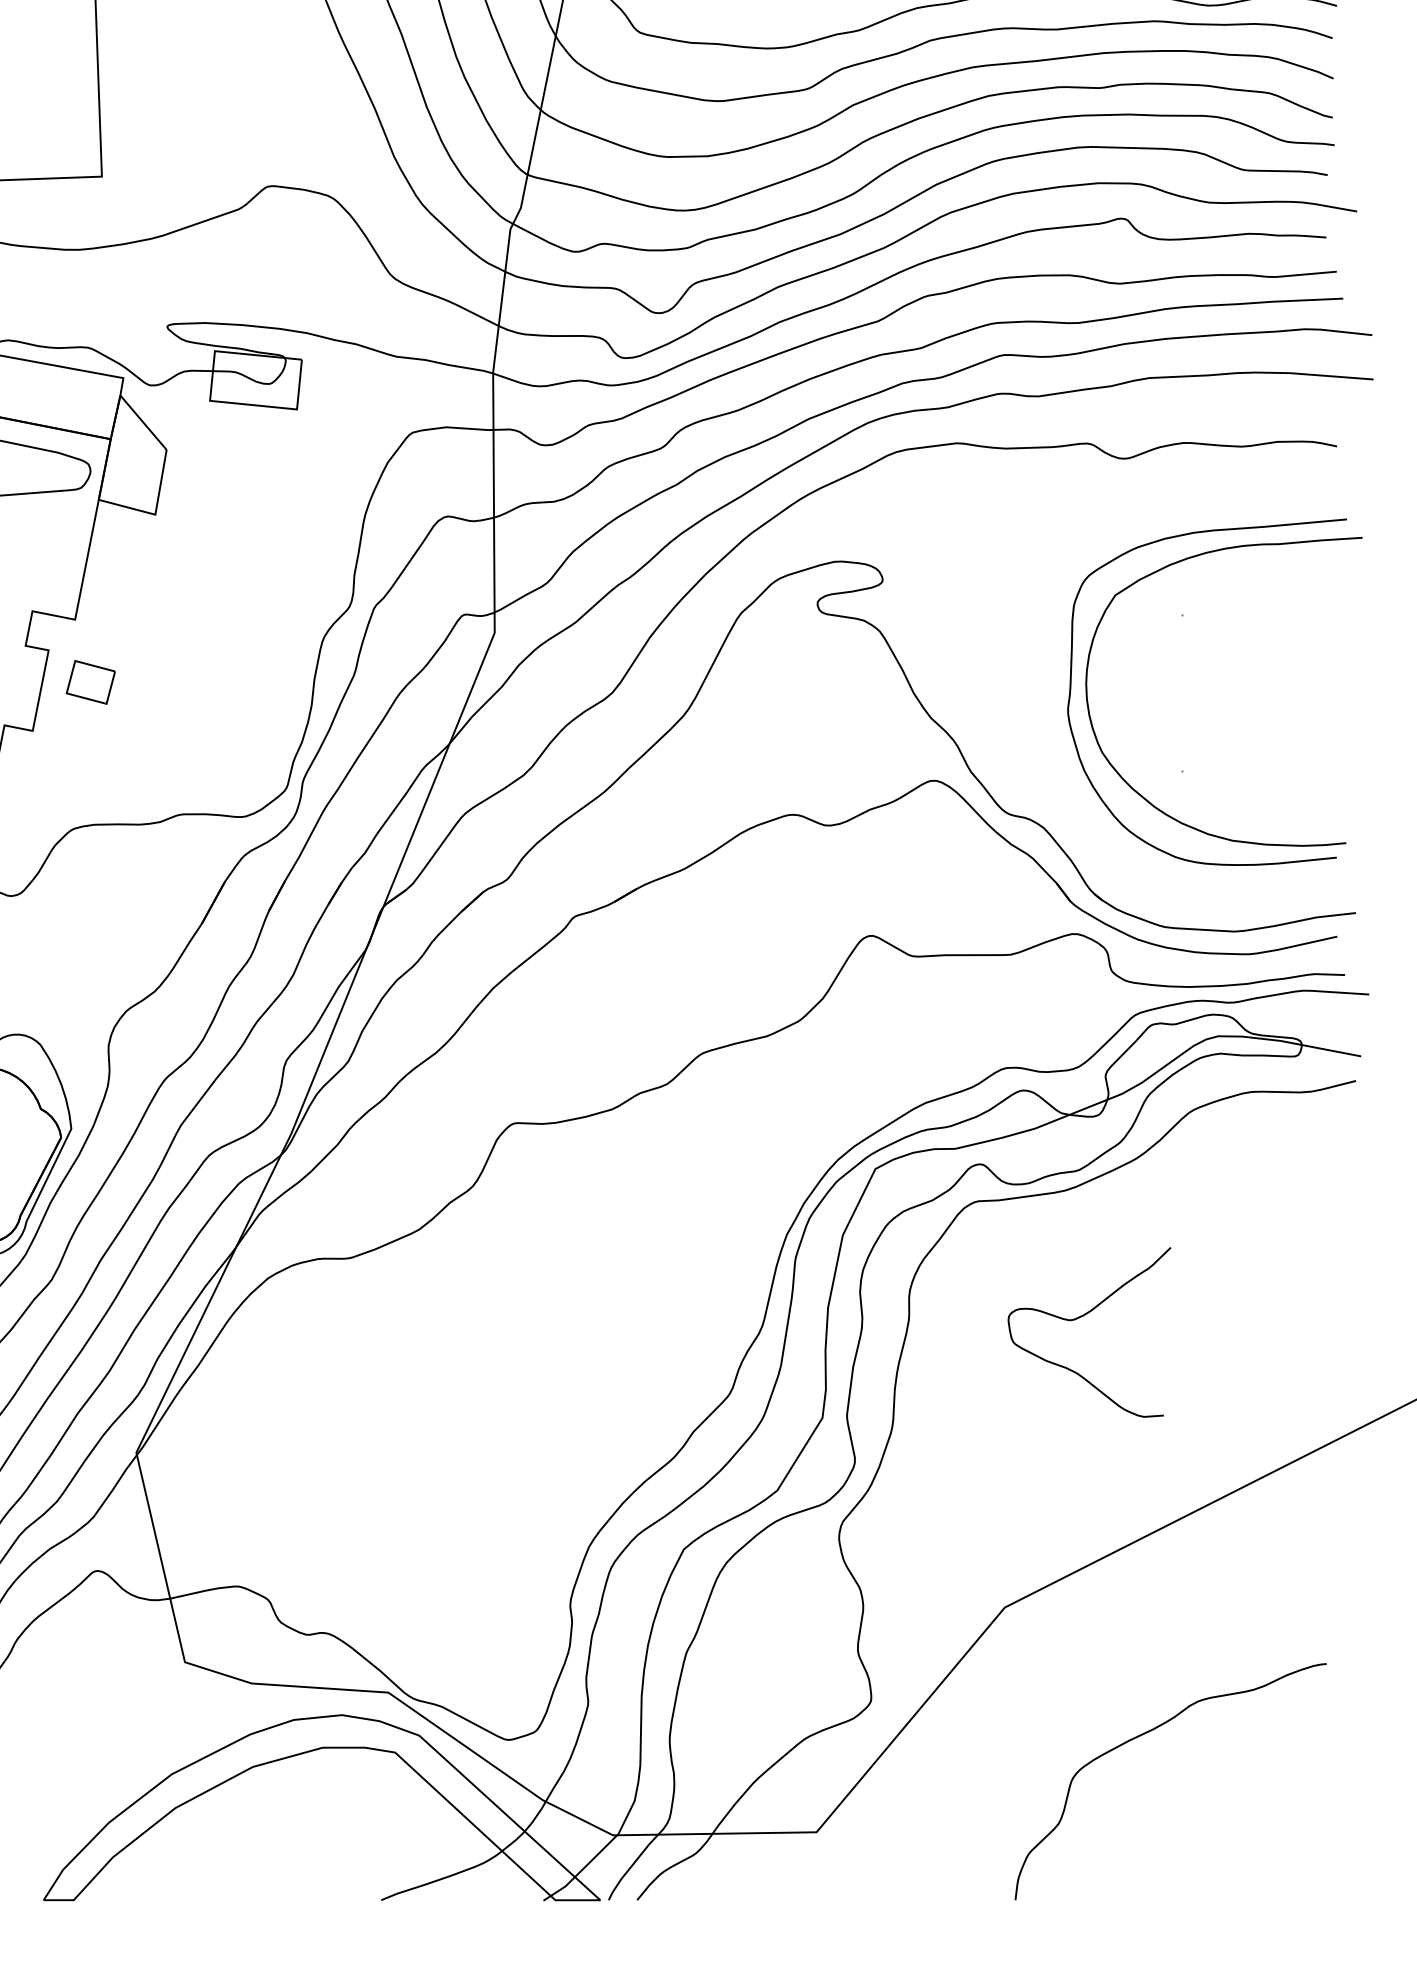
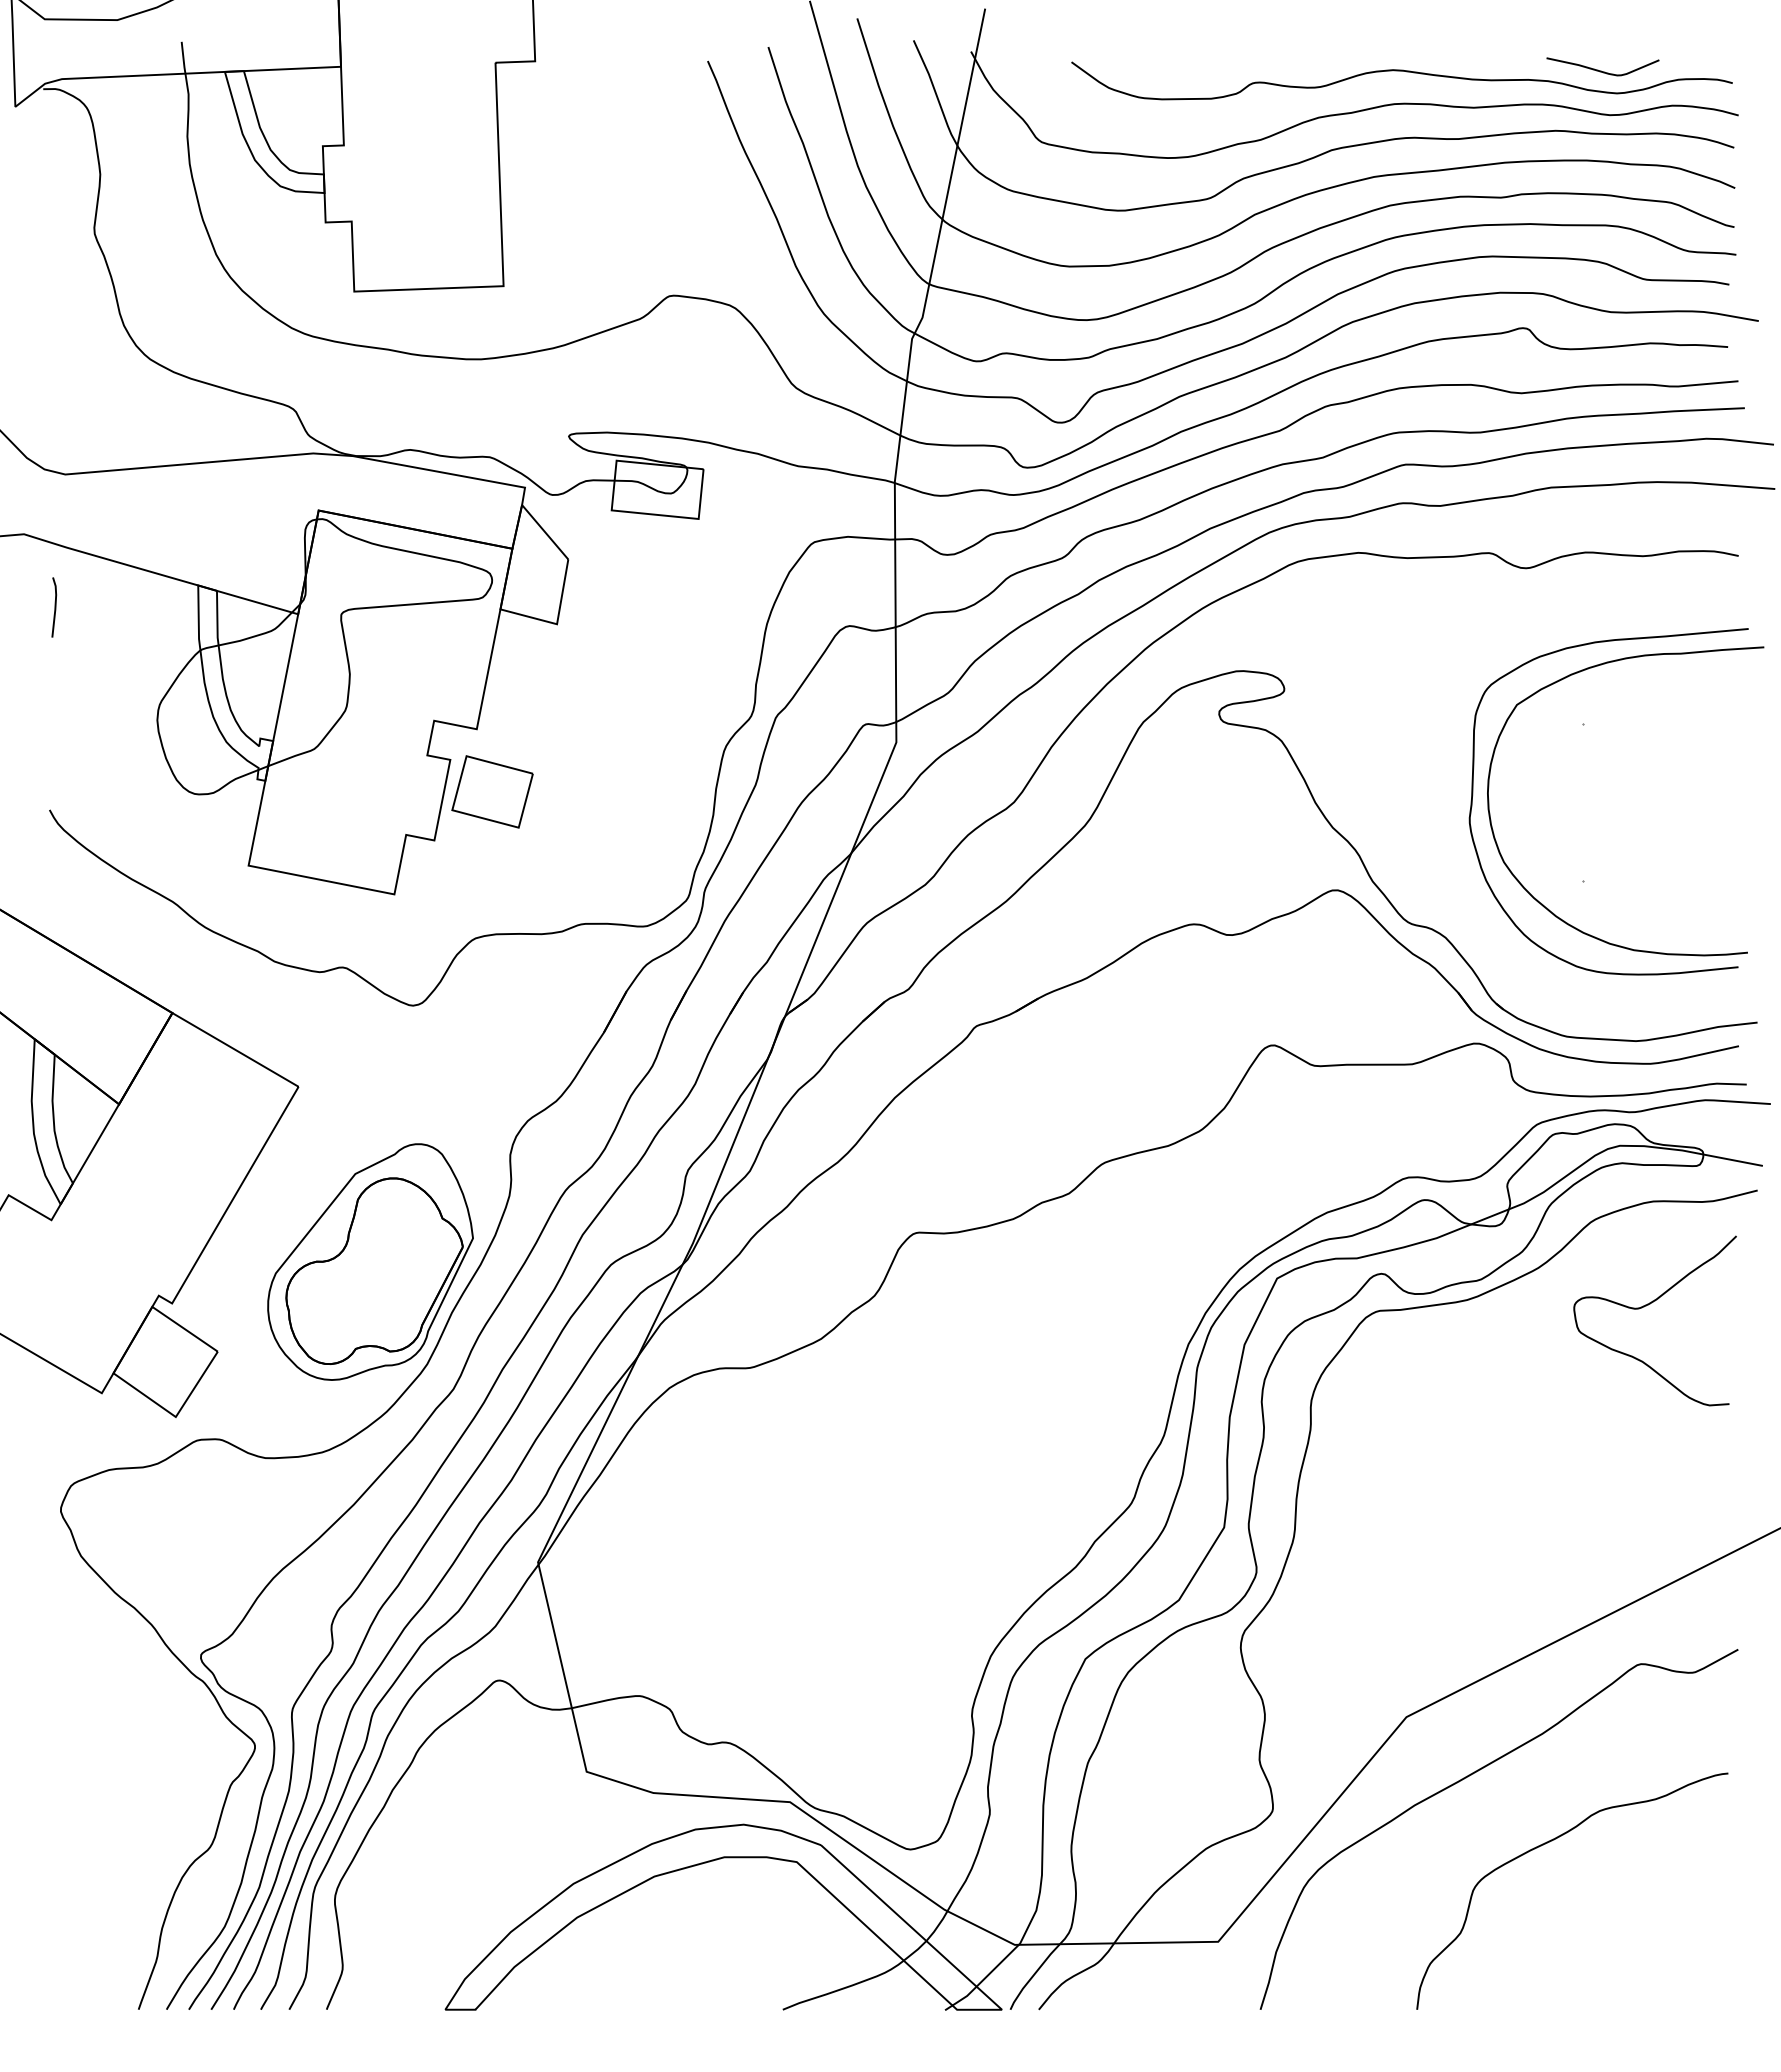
part: (90, 681) -> (492, 791), size x1.67
curve: (1080, 1317) -> (1646, 1306), moved
curve: (1064, 1668) -> (1466, 1778), added

